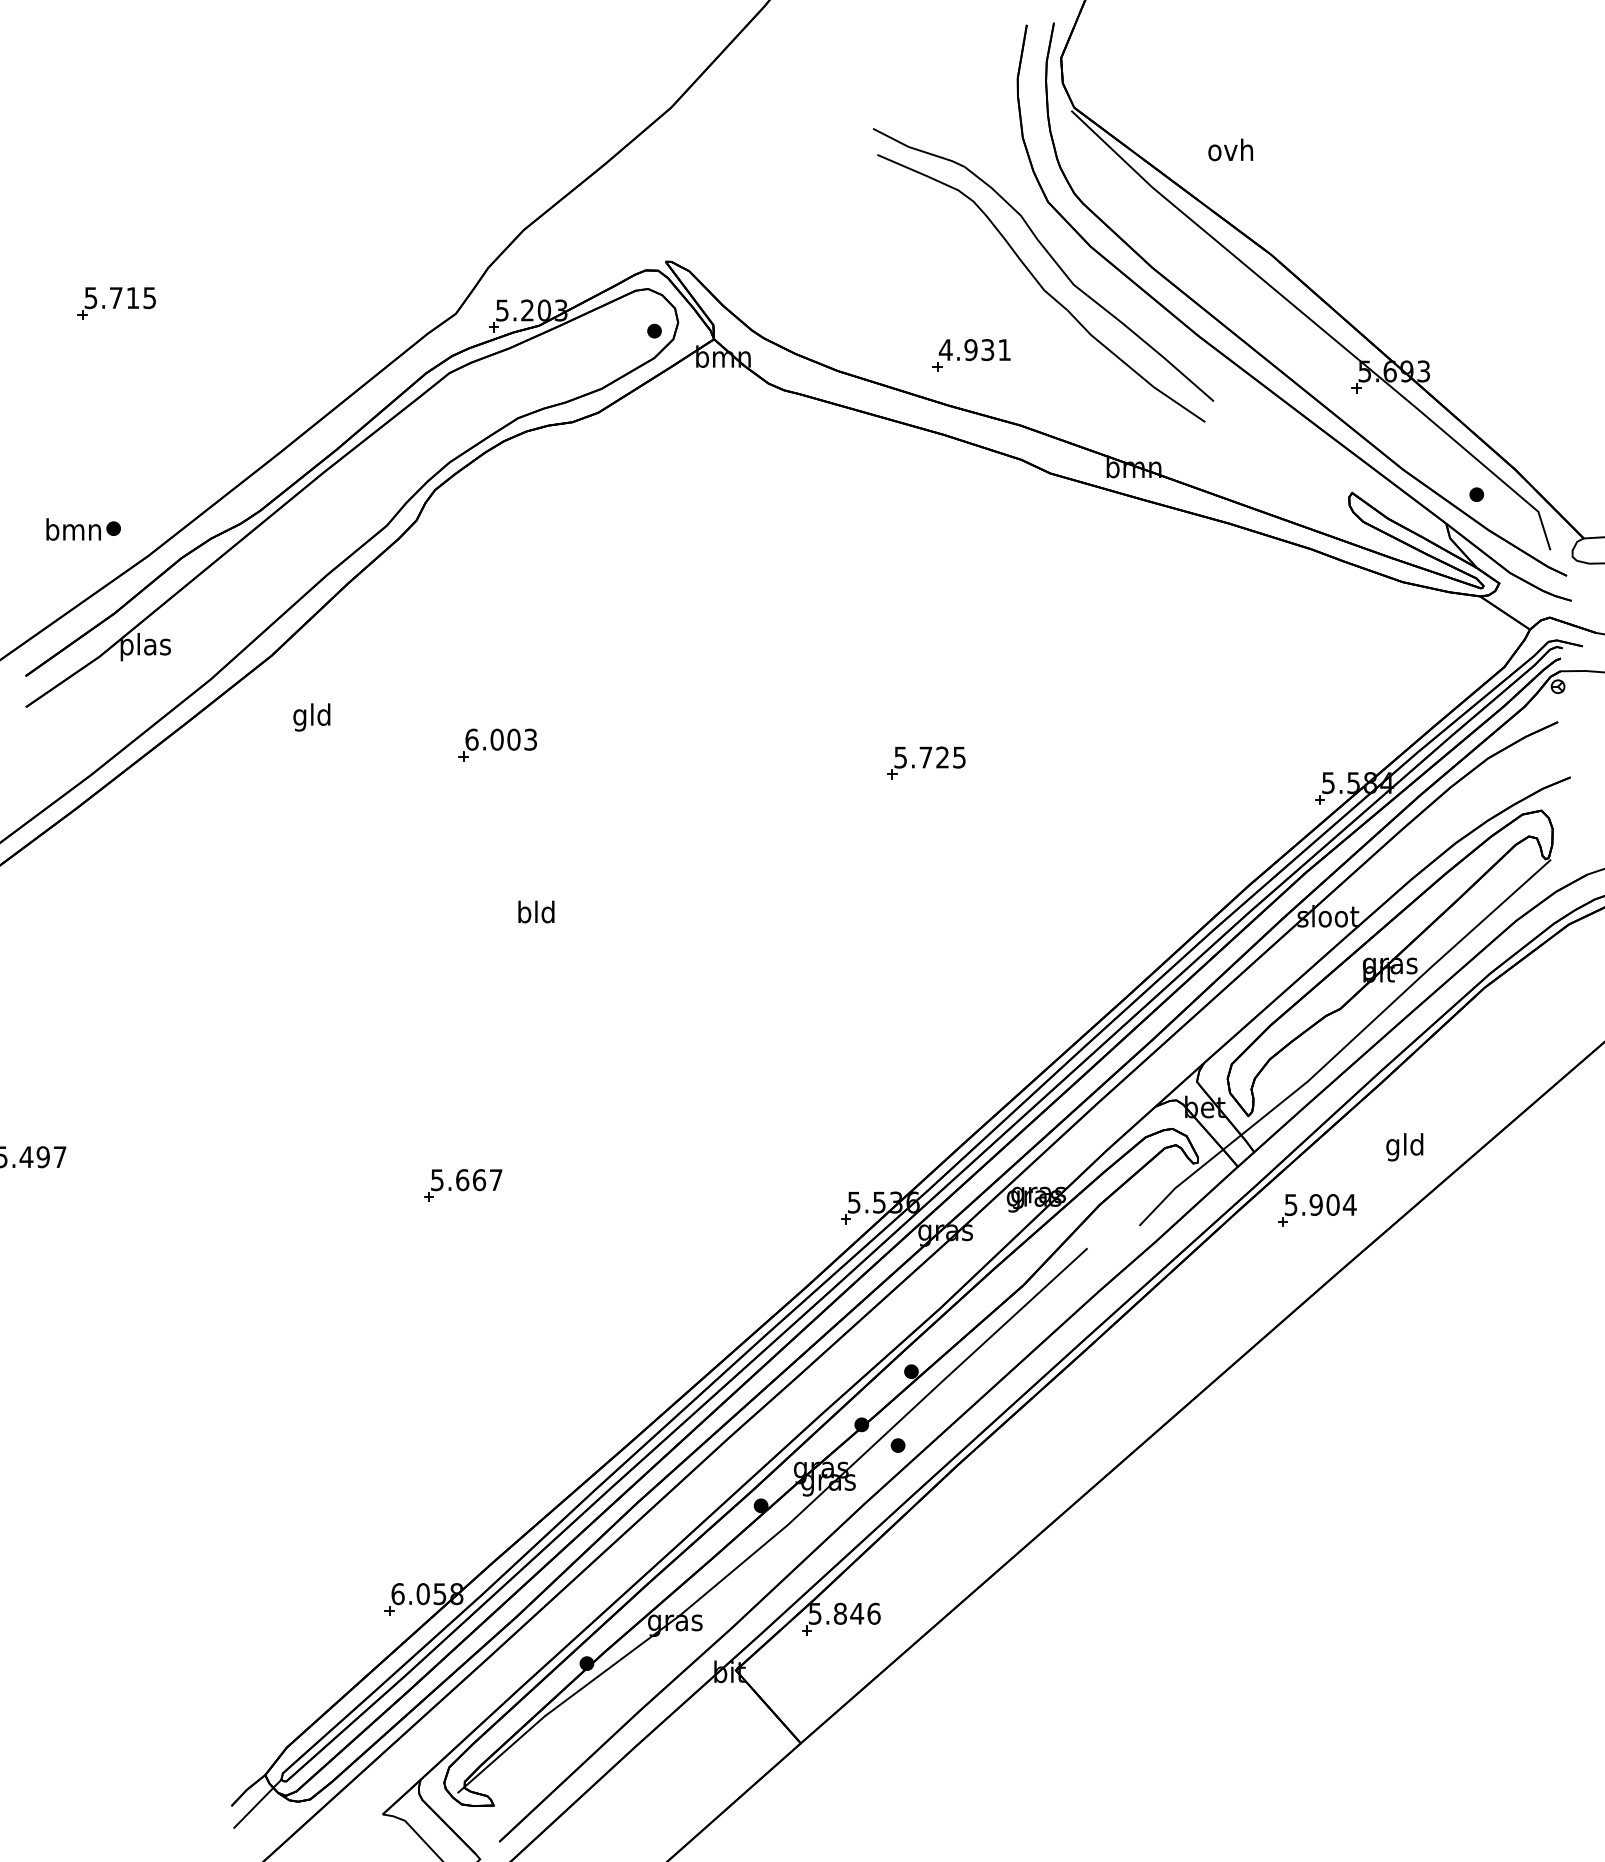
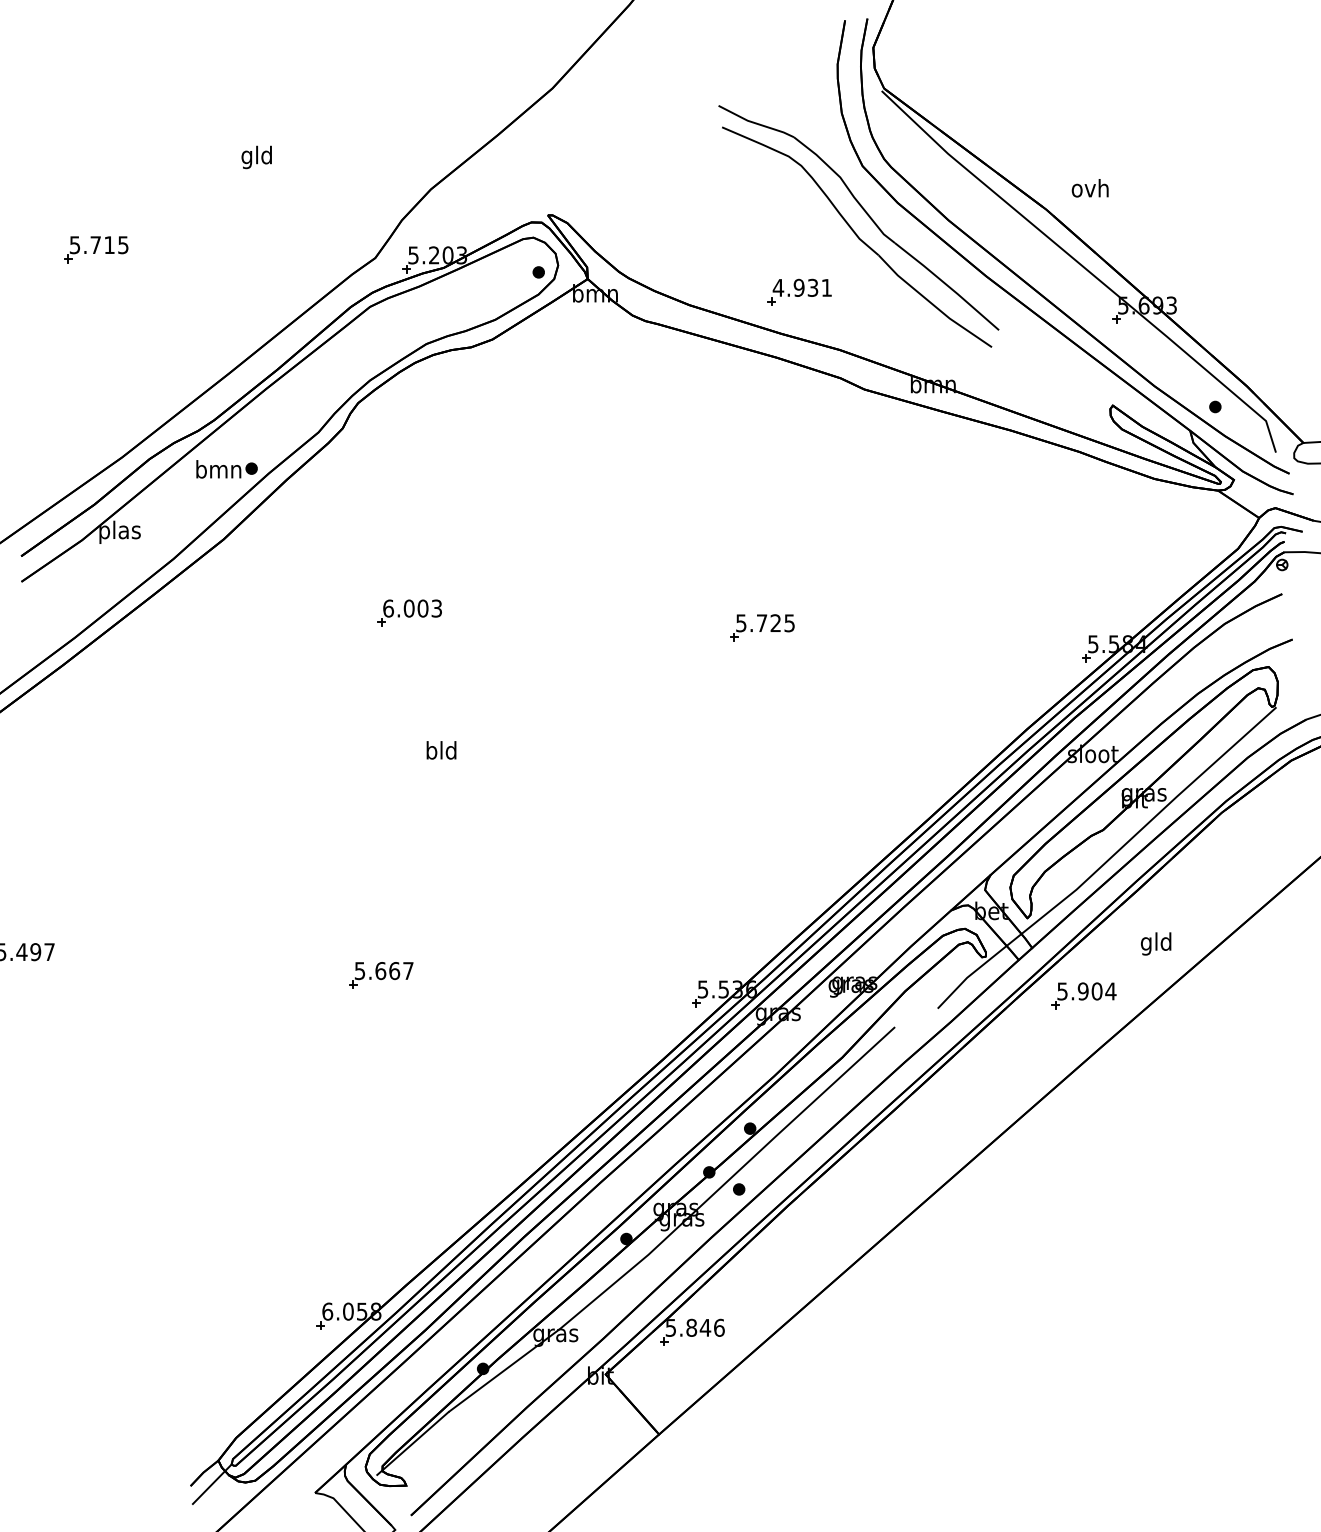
text: (1230, 149) -> (1090, 187), moved
part: (83, 529) -> (226, 469), moved
text: (311, 717) -> (256, 157), moved

